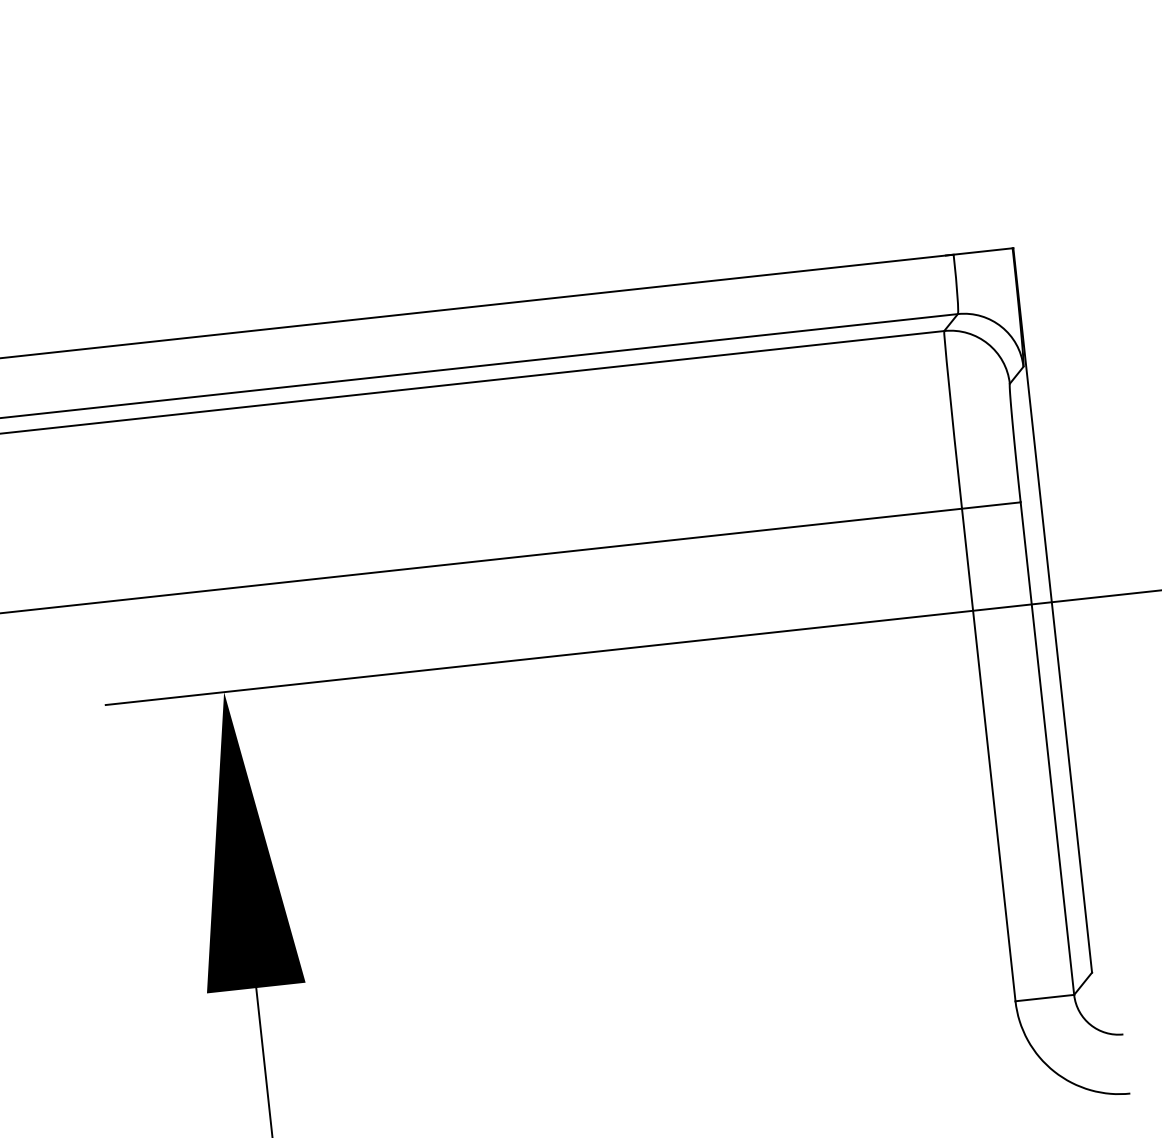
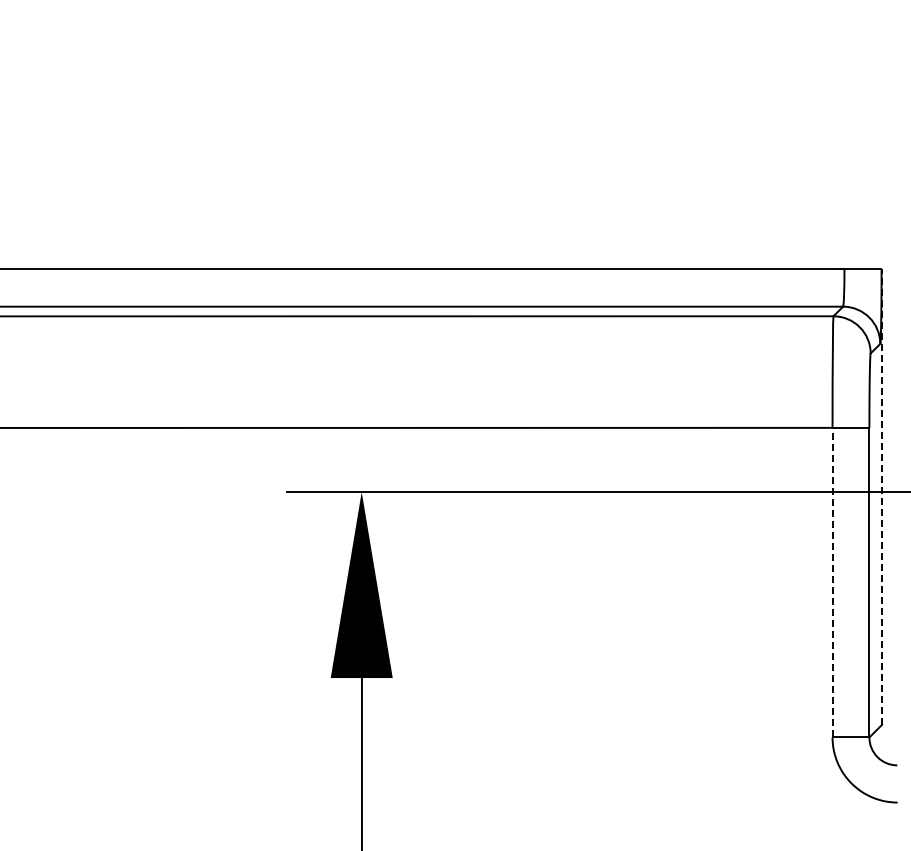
line: (1053, 610) -> (882, 497), solid -> dashed
line: (988, 754) -> (832, 582), solid -> dashed

